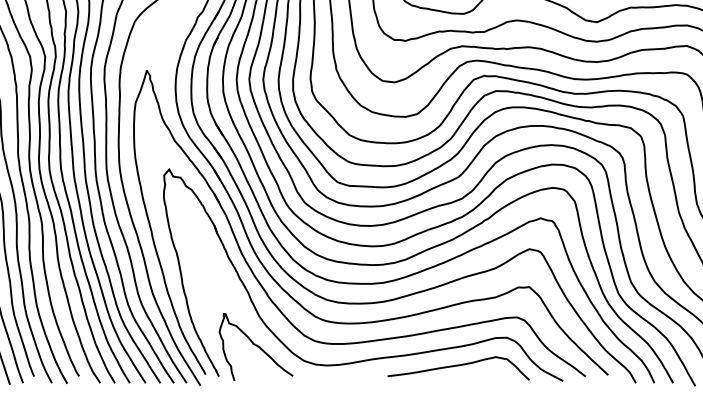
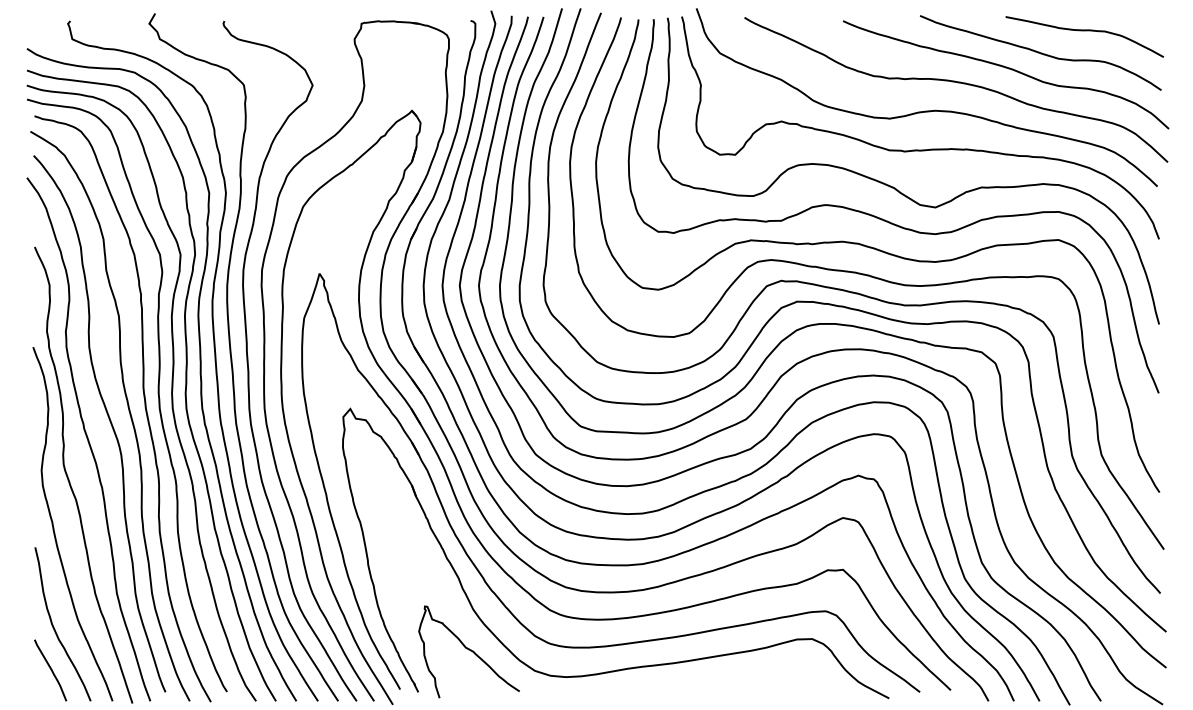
curve: (458, 365) -> (746, 677), removed

